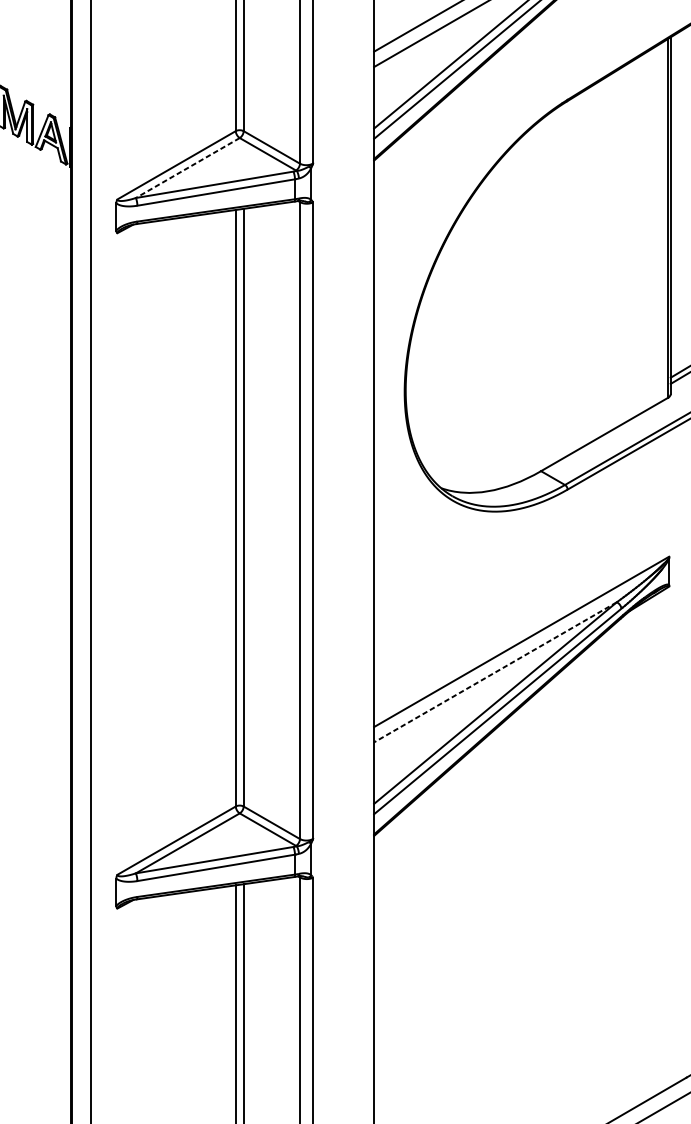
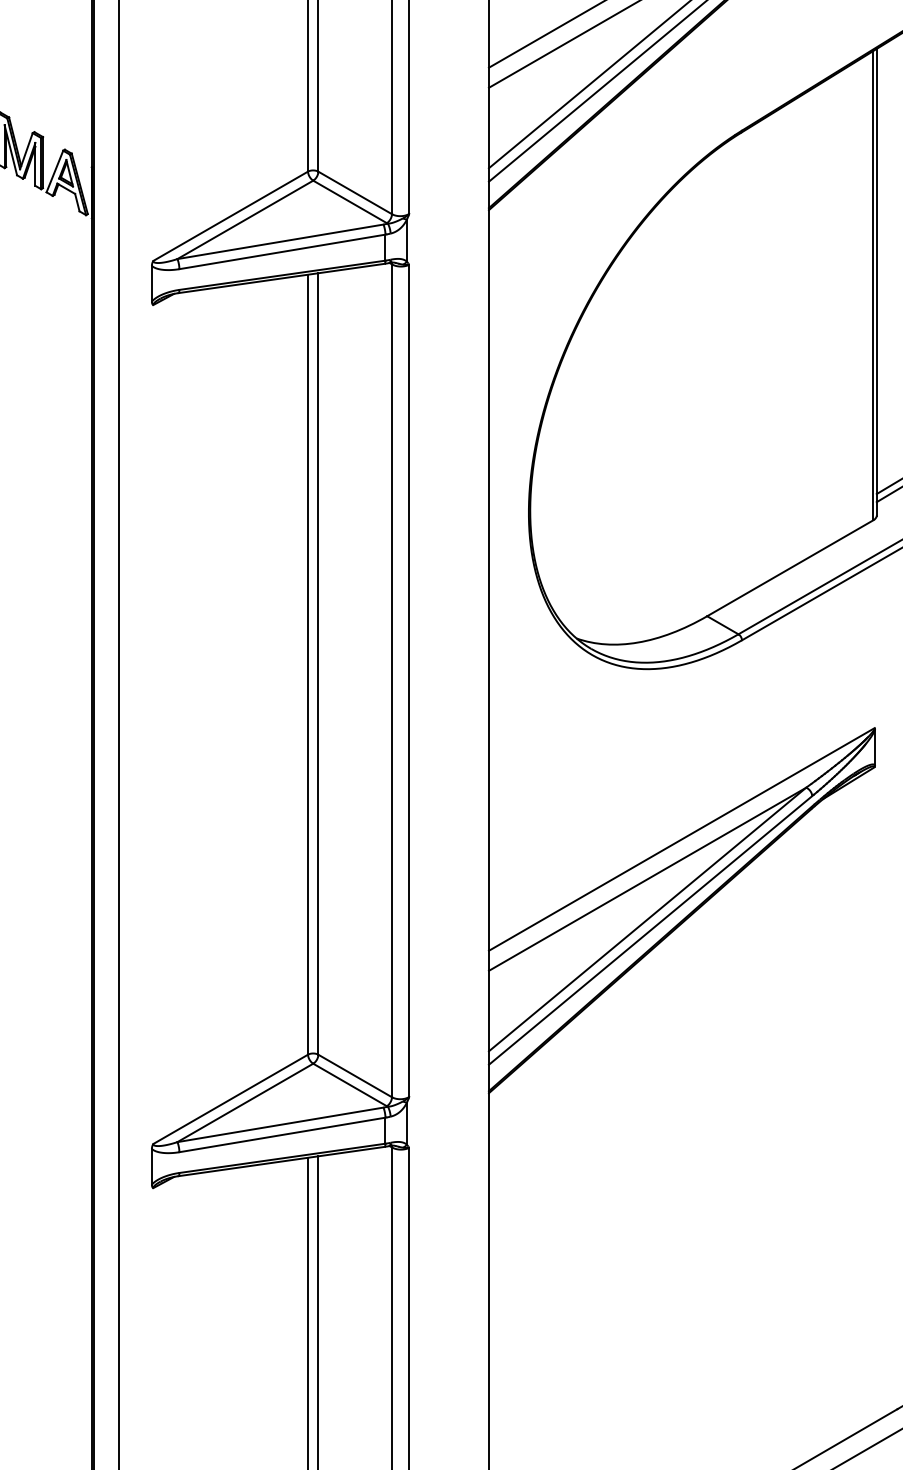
line: (187, 168) -> (244, 220), dashed -> solid
line: (495, 672) -> (647, 879), dashed -> solid

